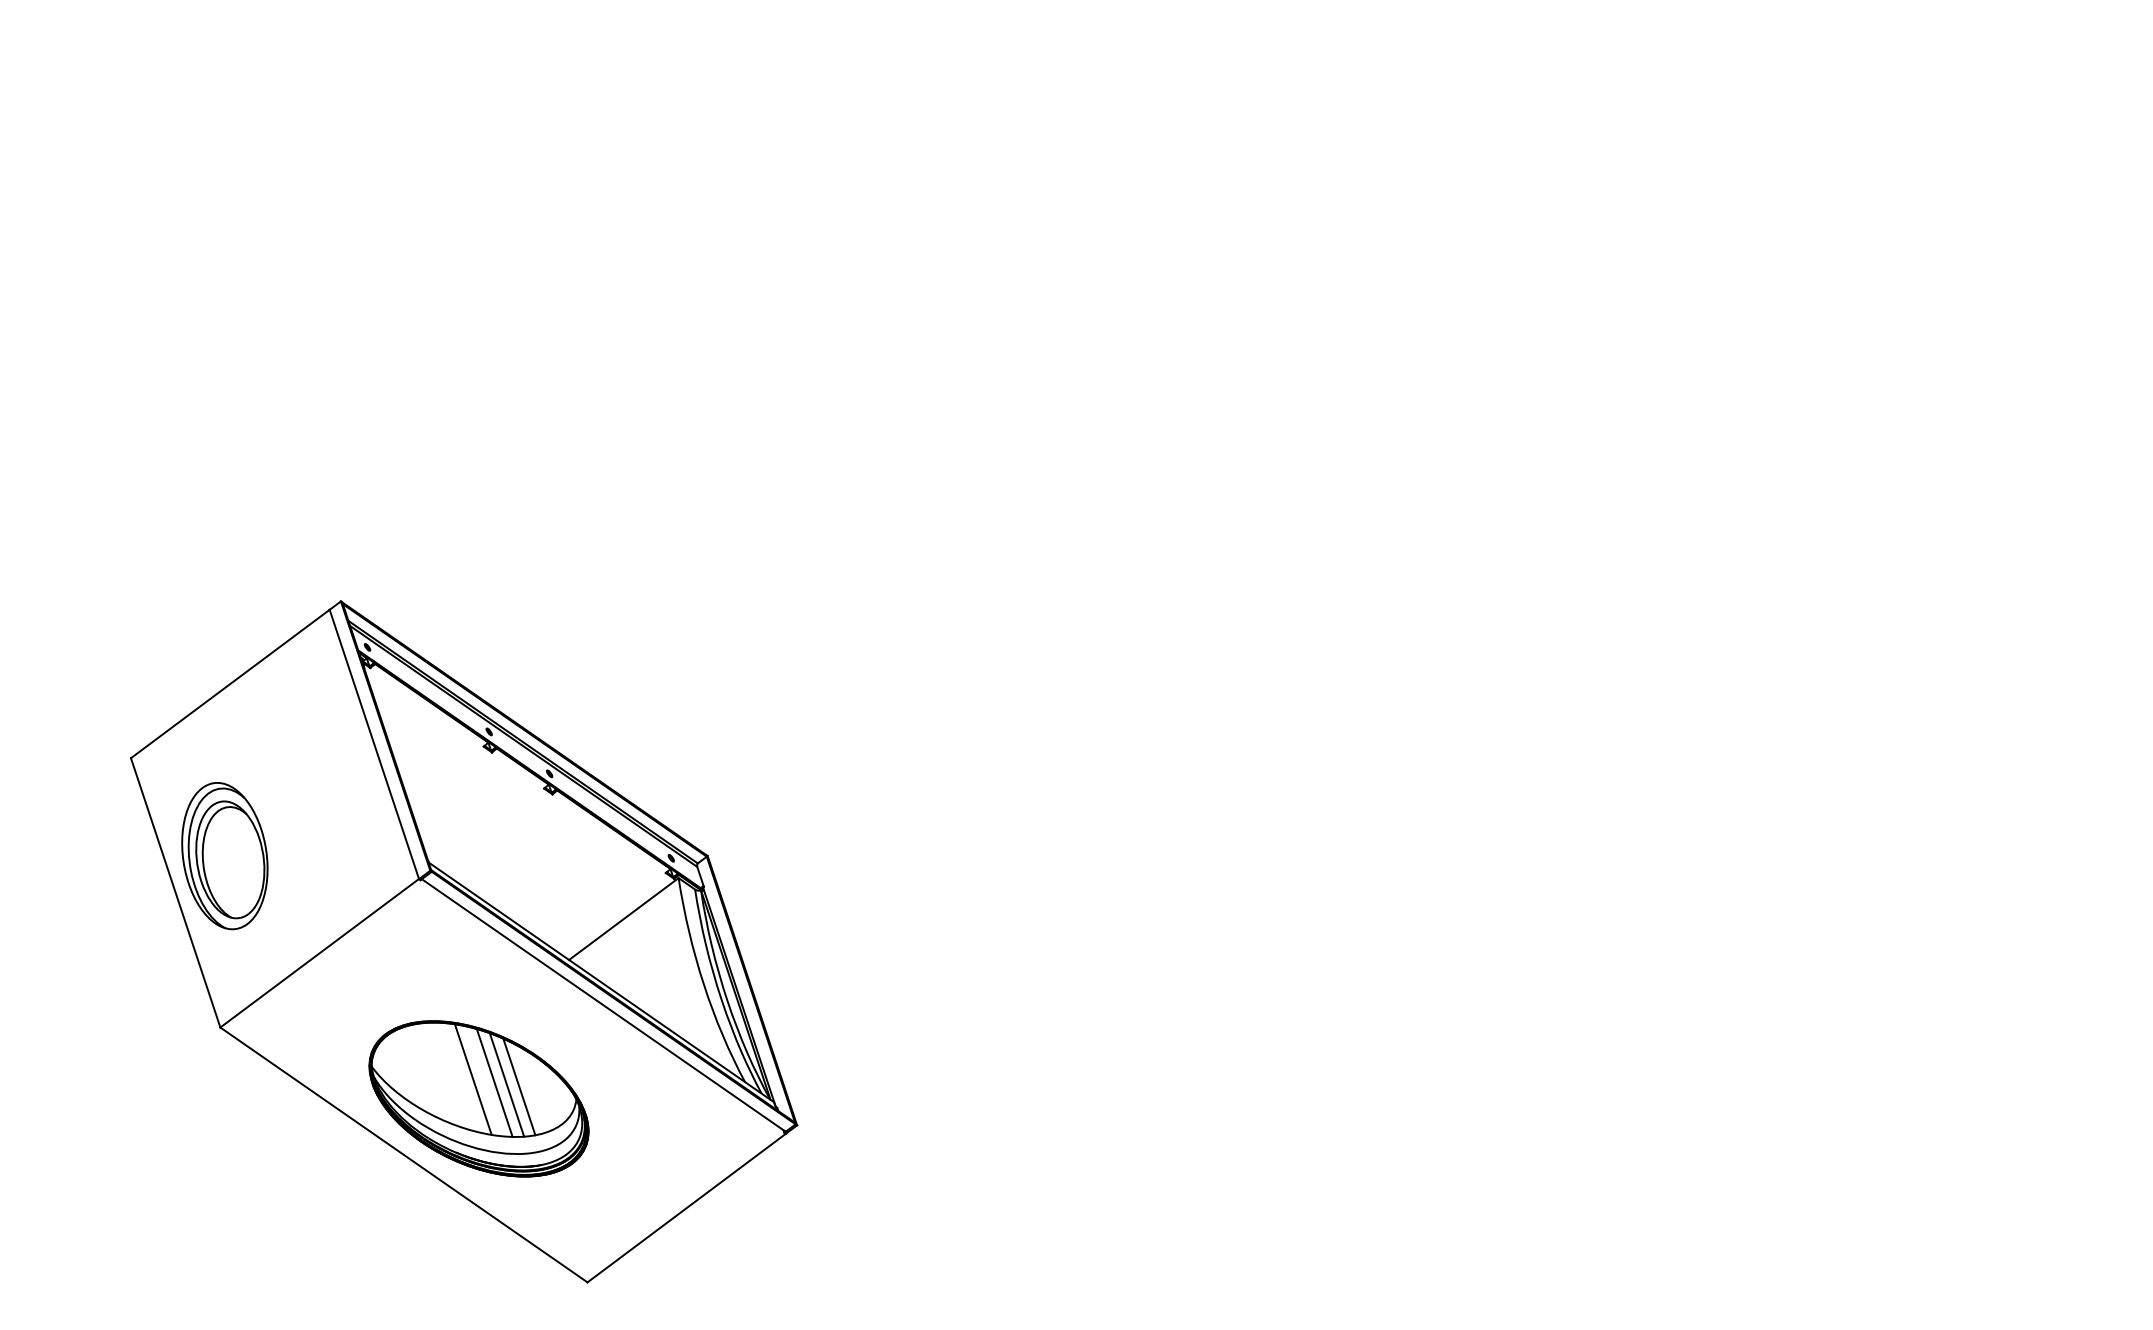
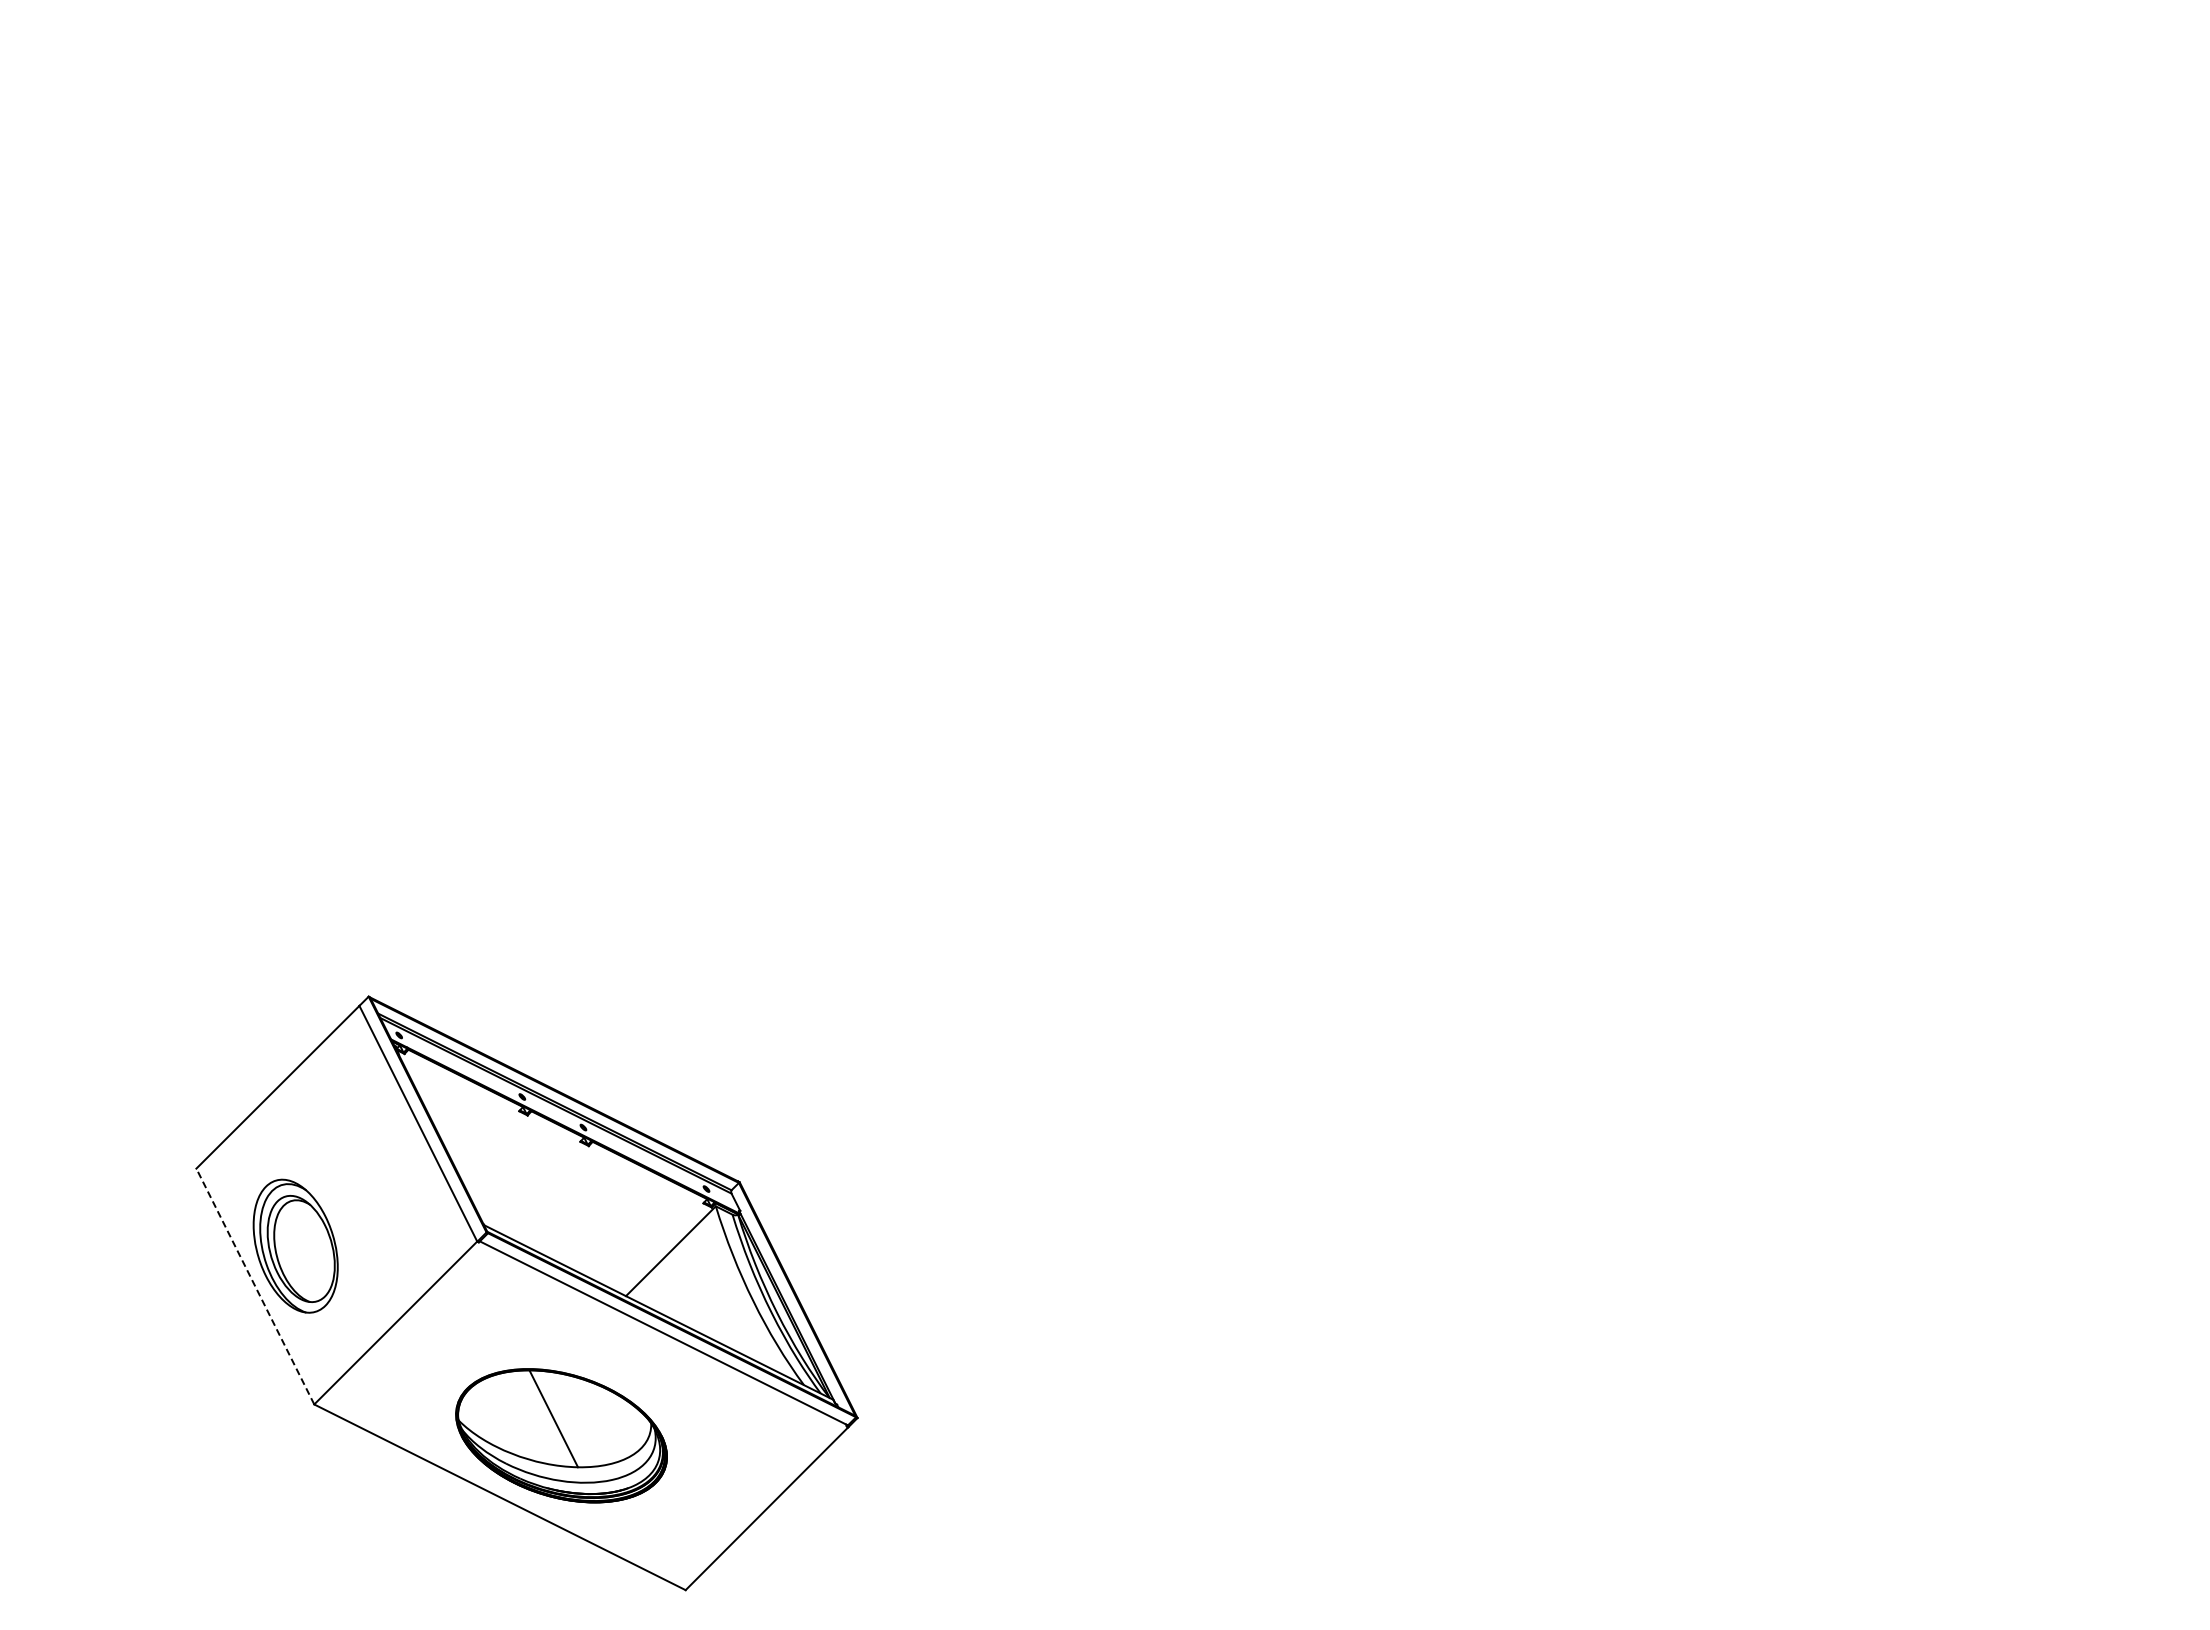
line: (175, 892) -> (255, 1286), solid -> dashed
line: (494, 1082) -> (573, 1418), removed
line: (507, 1084) -> (585, 1418), removed
line: (518, 1086) -> (596, 1419), removed

